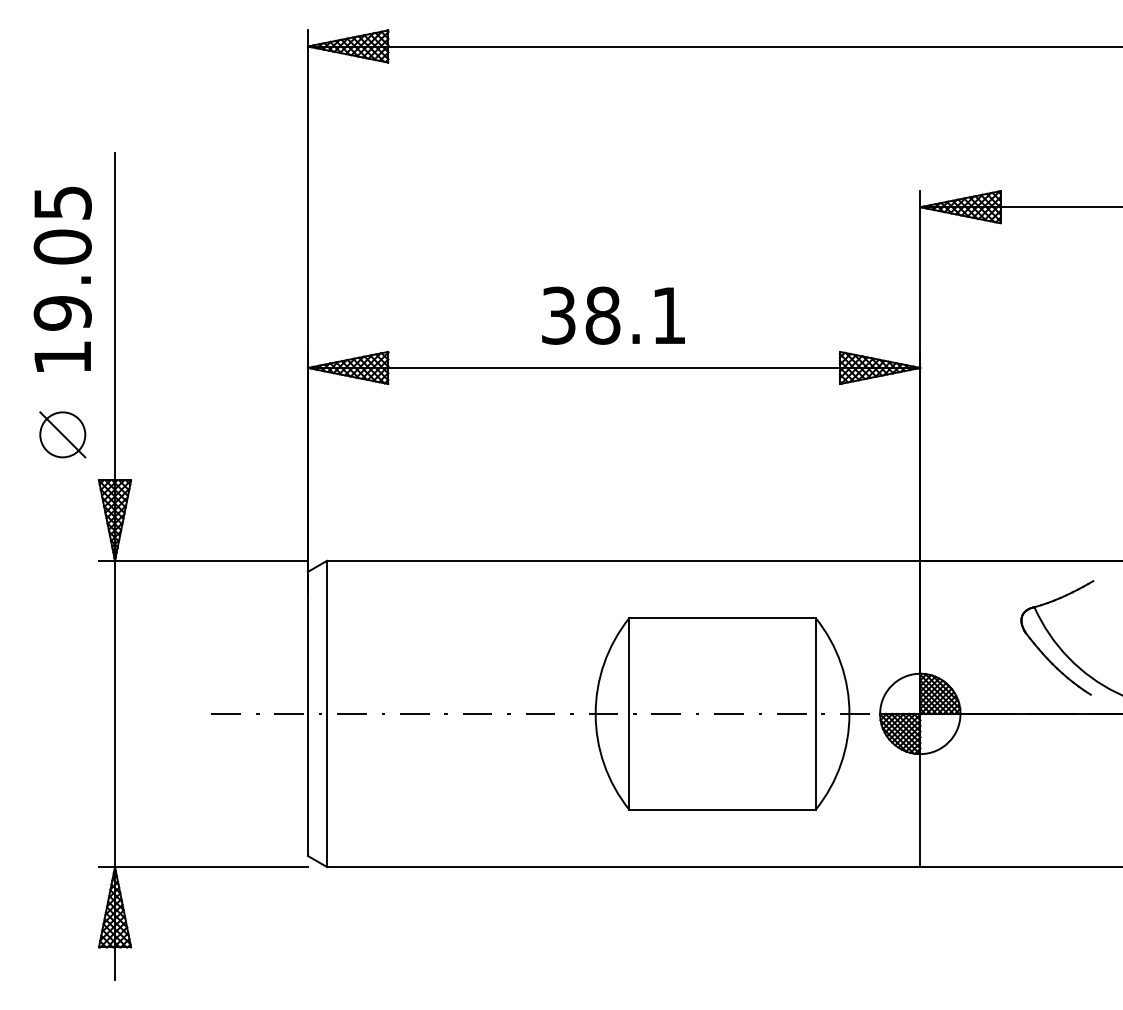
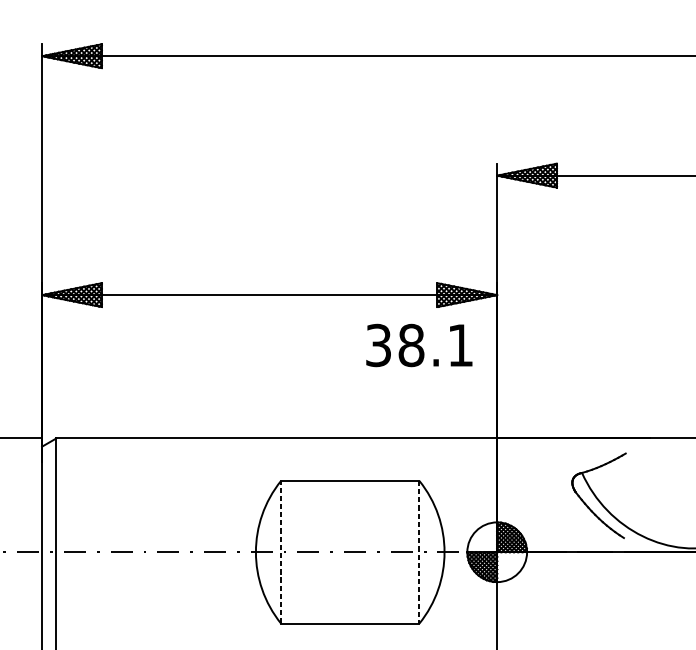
text: (613, 315) -> (419, 345), moved
line: (629, 713) -> (281, 551), solid -> dashed
line: (815, 713) -> (419, 551), solid -> dashed

